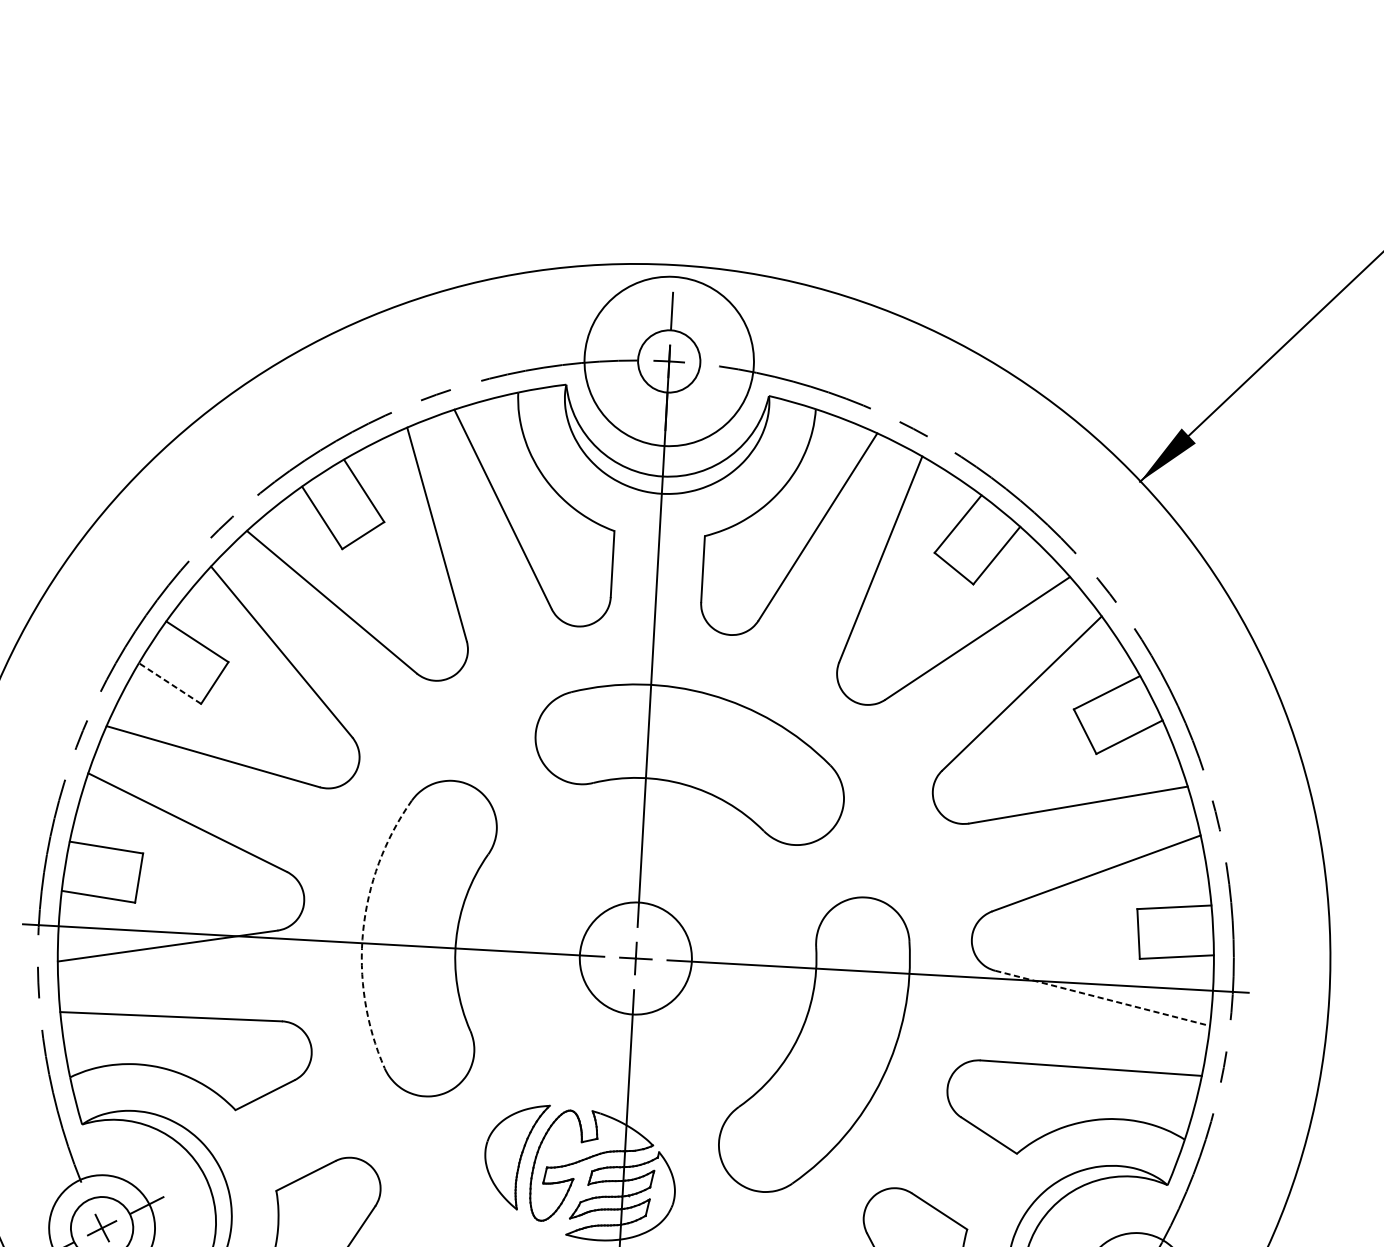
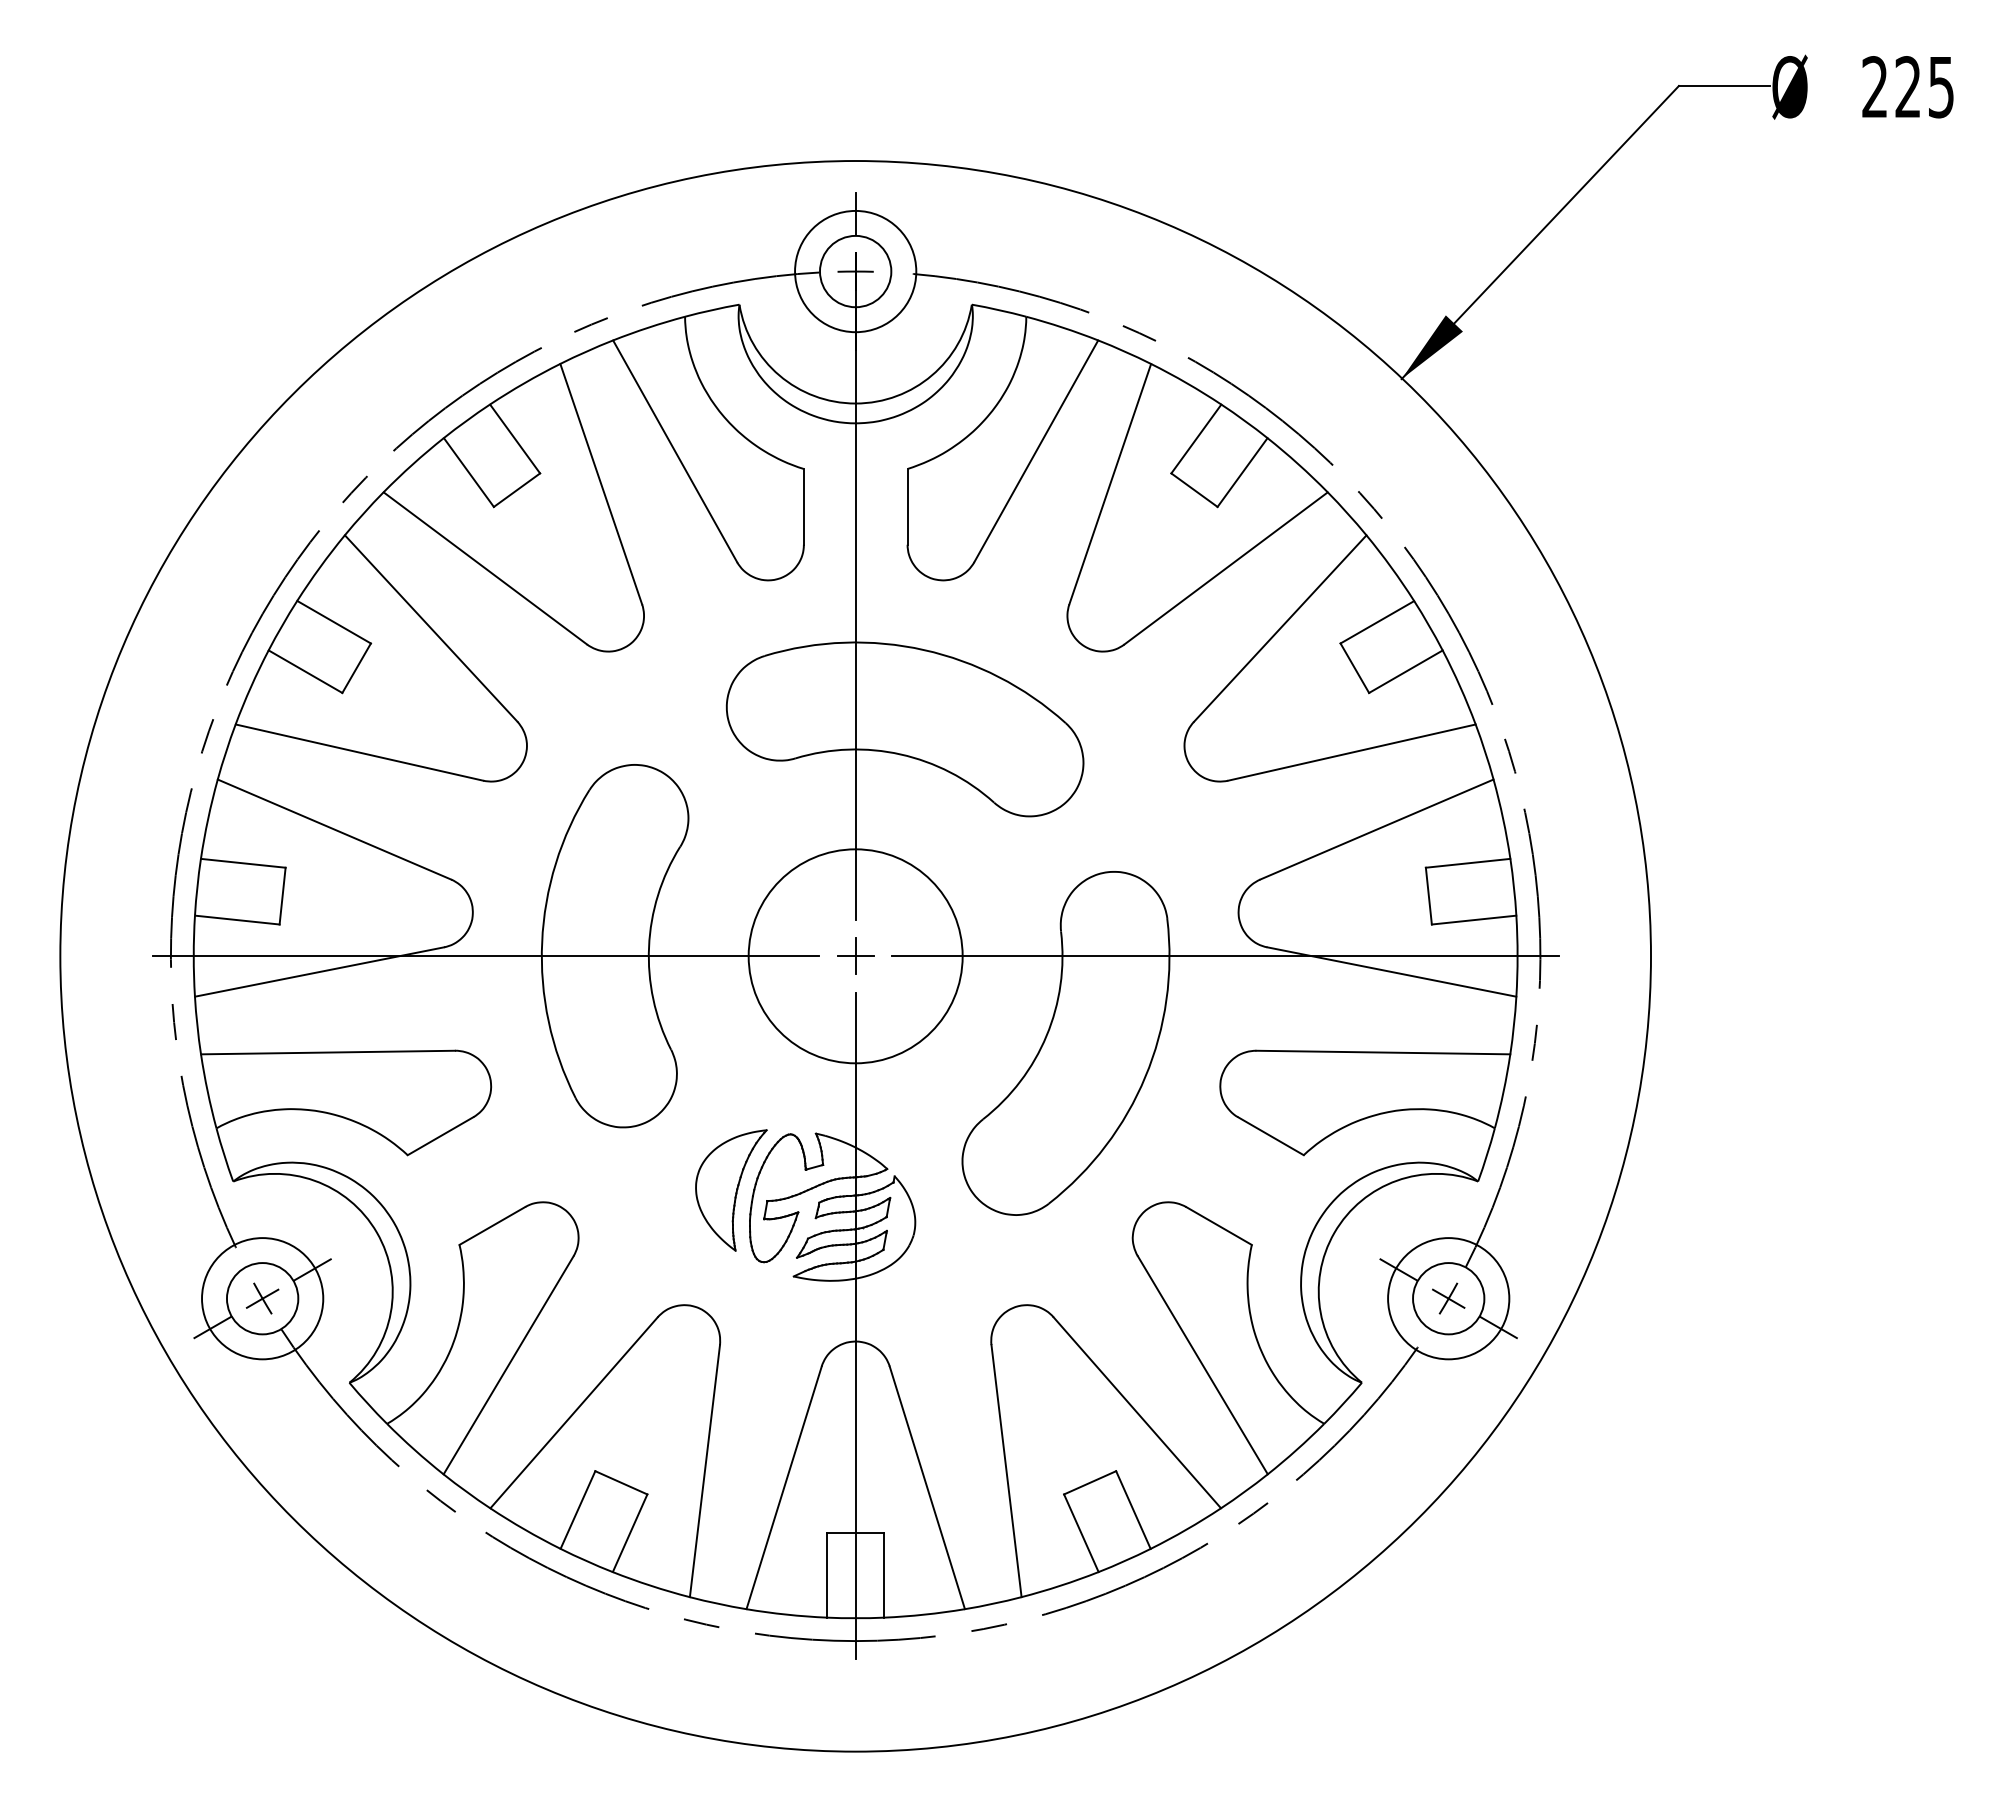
circle: (669, 361) -> (855, 271), size x0.62
line: (170, 683) -> (305, 671), dashed -> solid
arc: (363, 931) -> (542, 942), dashed -> solid
circle: (635, 958) -> (855, 956), size x1.67
line: (1102, 998) -> (1391, 972), dashed -> solid

